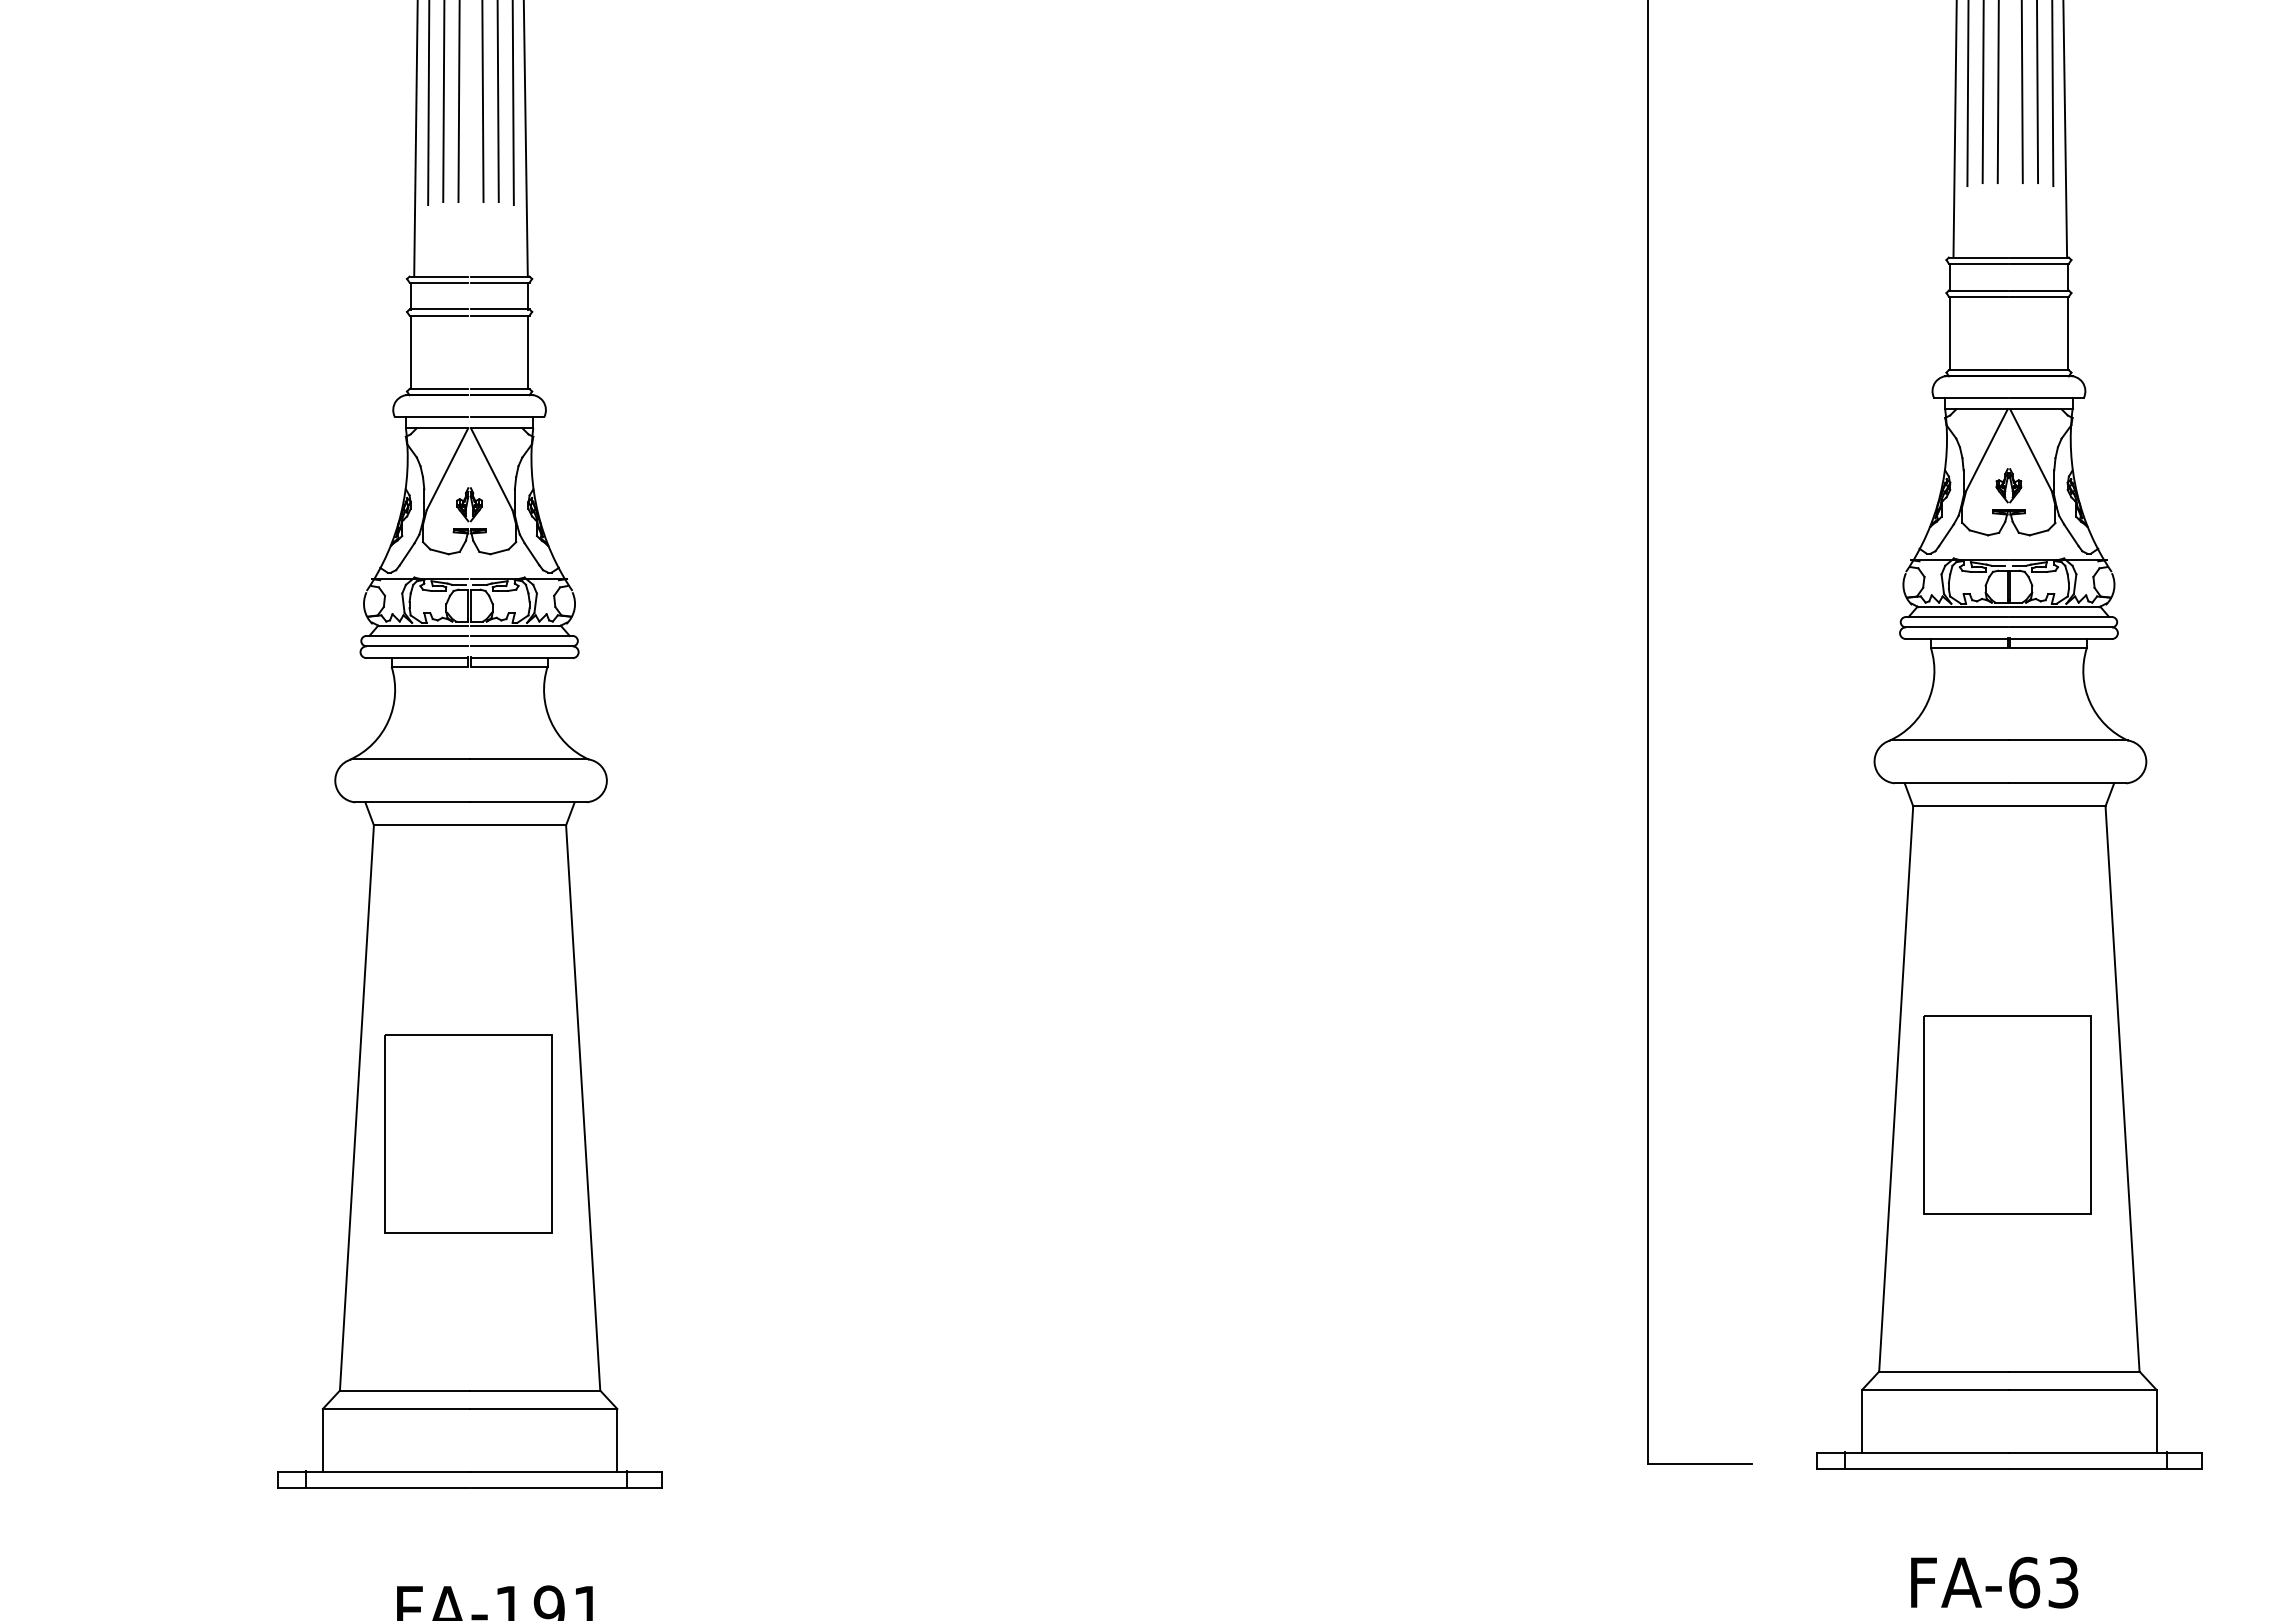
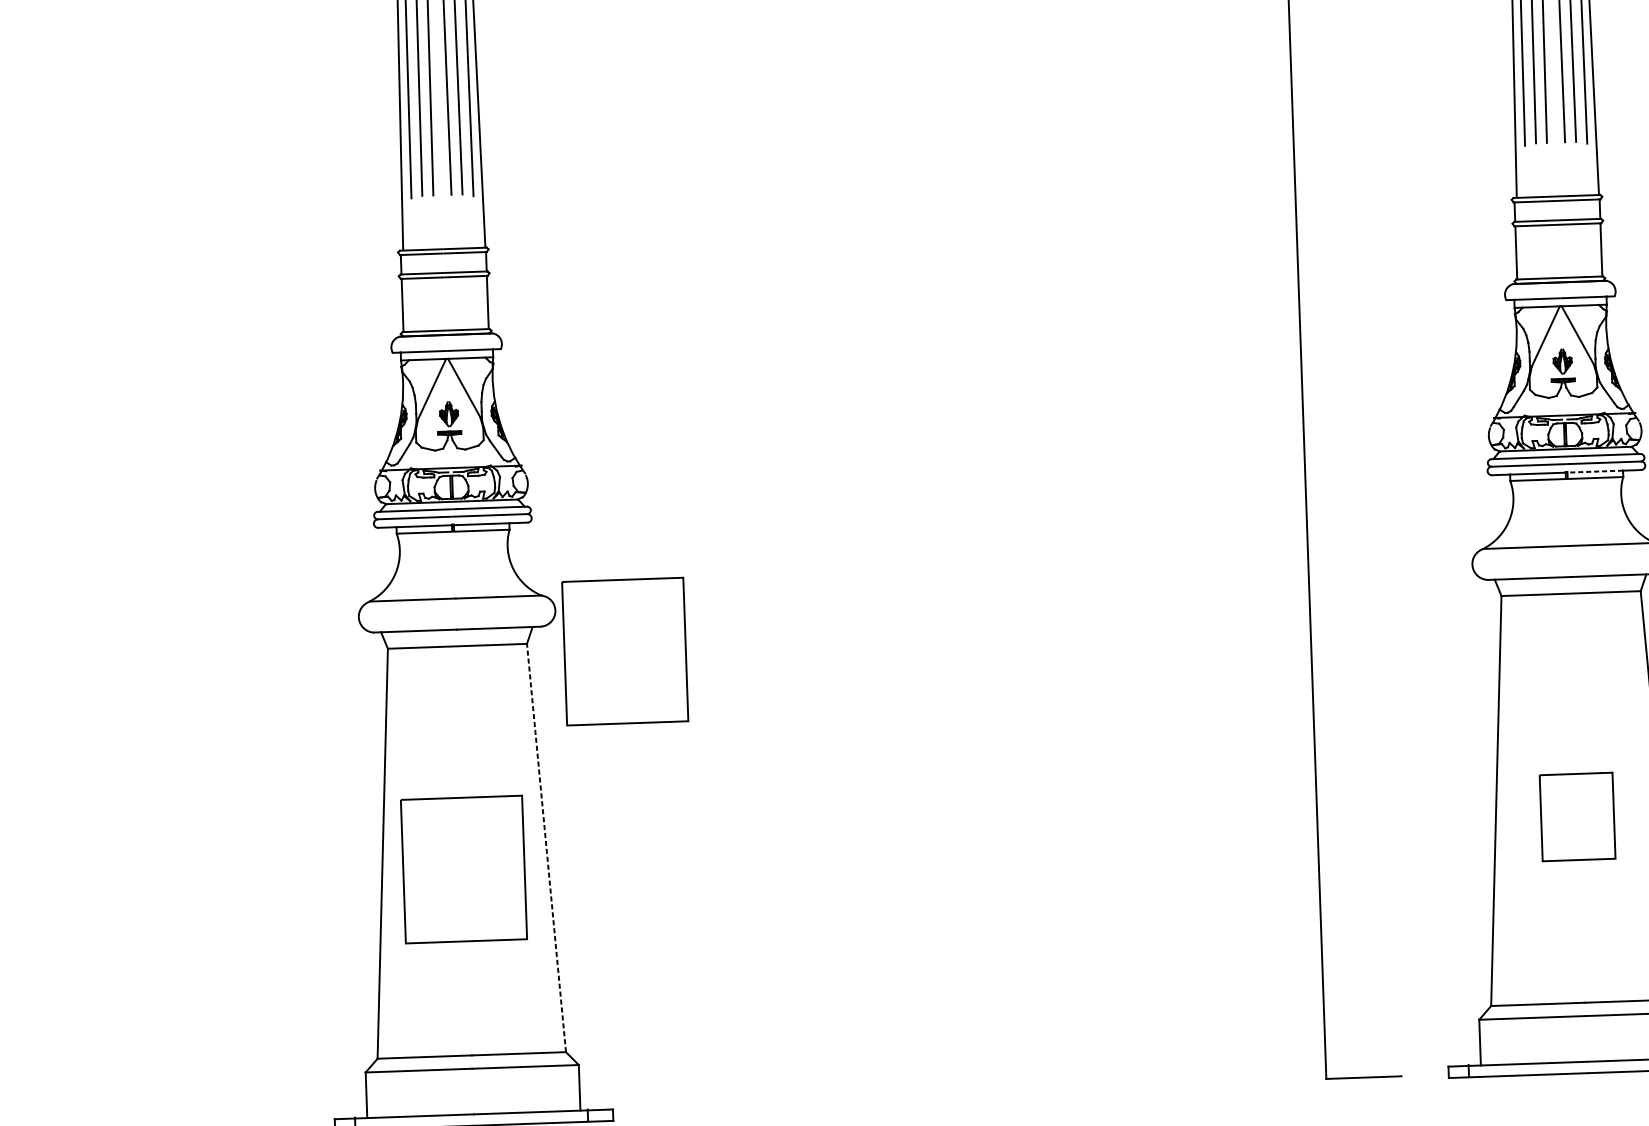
line: (2048, 639) -> (1595, 471), solid -> dashed
part: (701, 840) -> (625, 651), added
line: (583, 1107) -> (546, 847), solid -> dashed
part: (2007, 1114) -> (1577, 816), size x0.6

